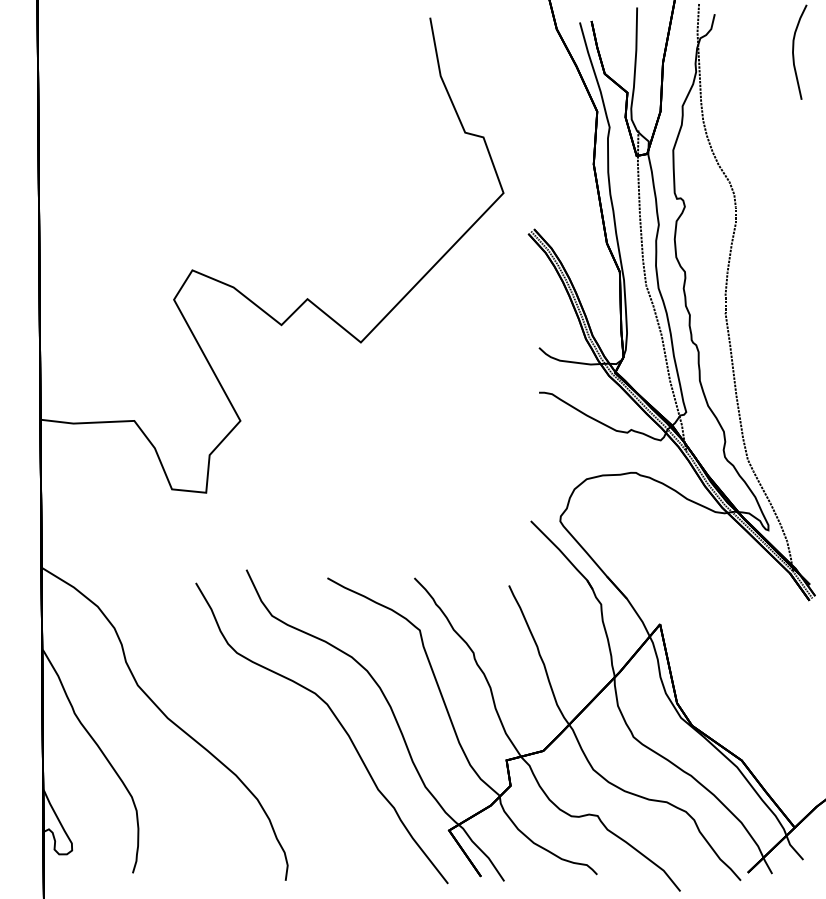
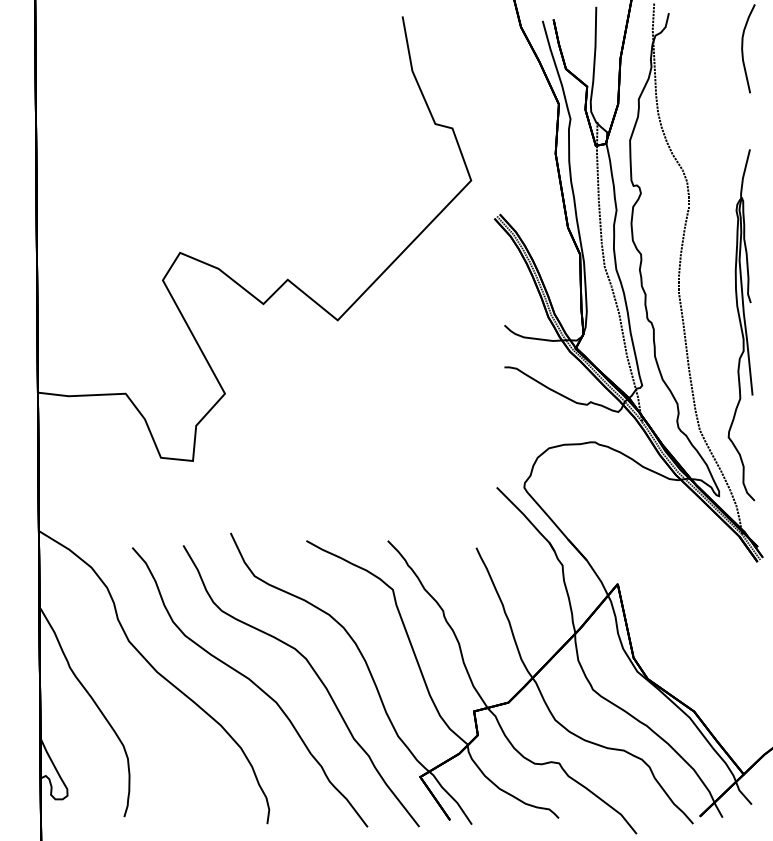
part: (791, 347) -> (740, 325), added
part: (267, 734) -> (250, 687), added

